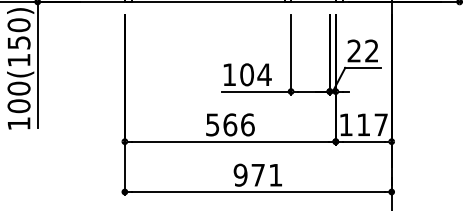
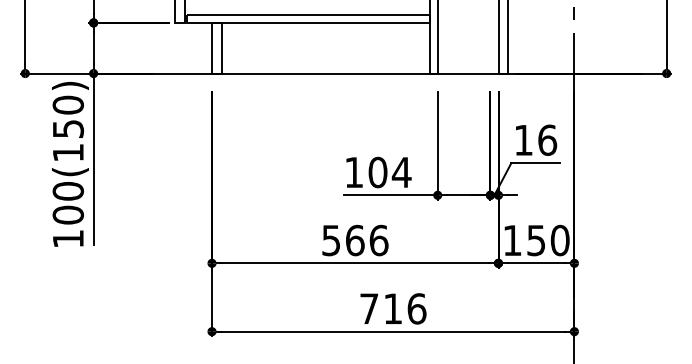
text: (363, 50) -> (535, 139), 22 -> 16
text: (372, 124) -> (548, 240), 117 -> 150
text: (257, 174) -> (392, 308), 971 -> 716

